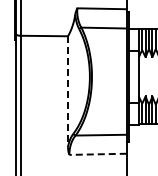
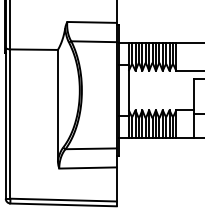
line: (67, 91) -> (57, 105), dashed -> solid
line: (97, 153) -> (87, 167), dashed -> solid

